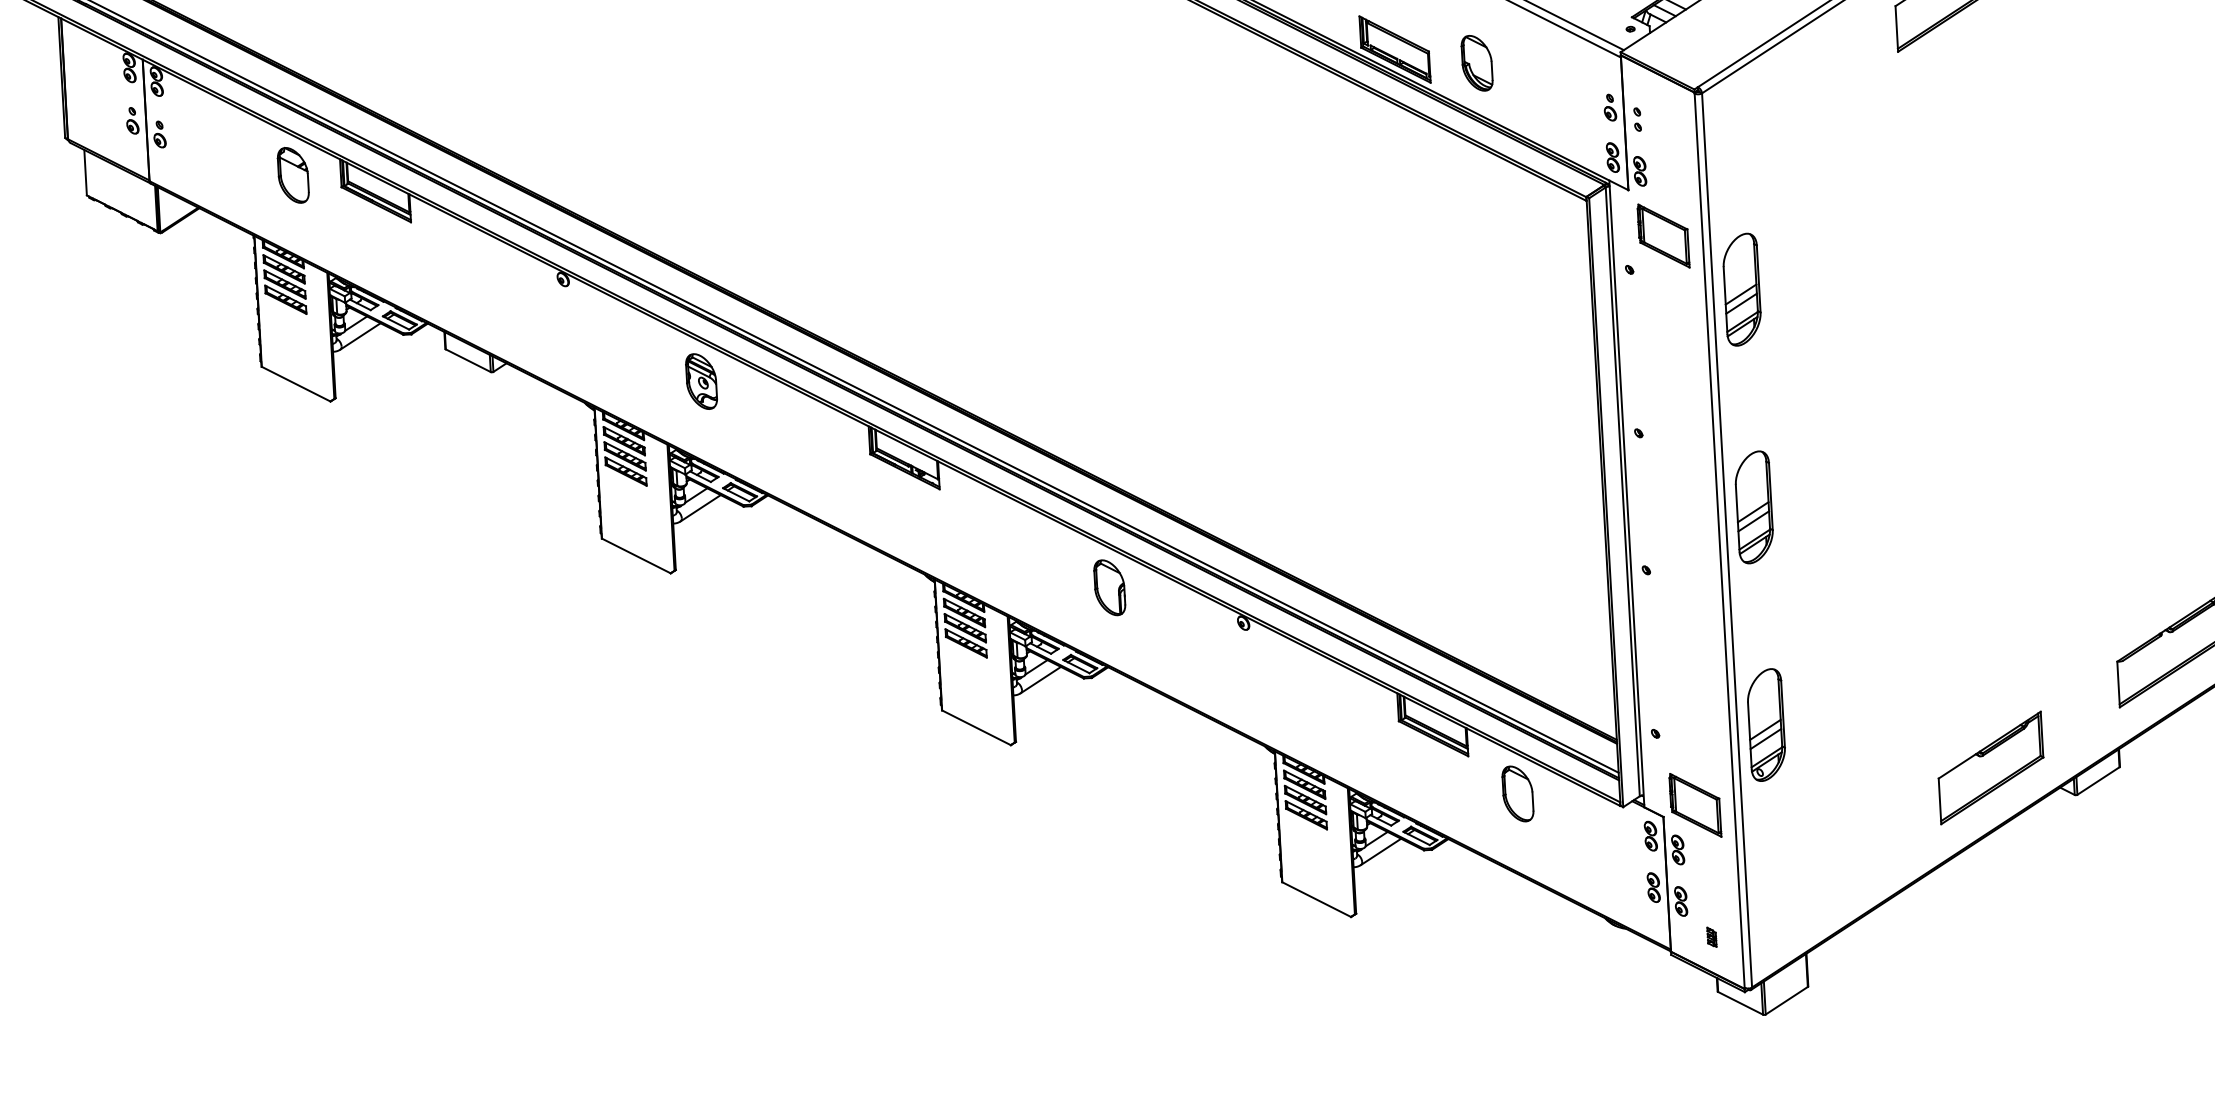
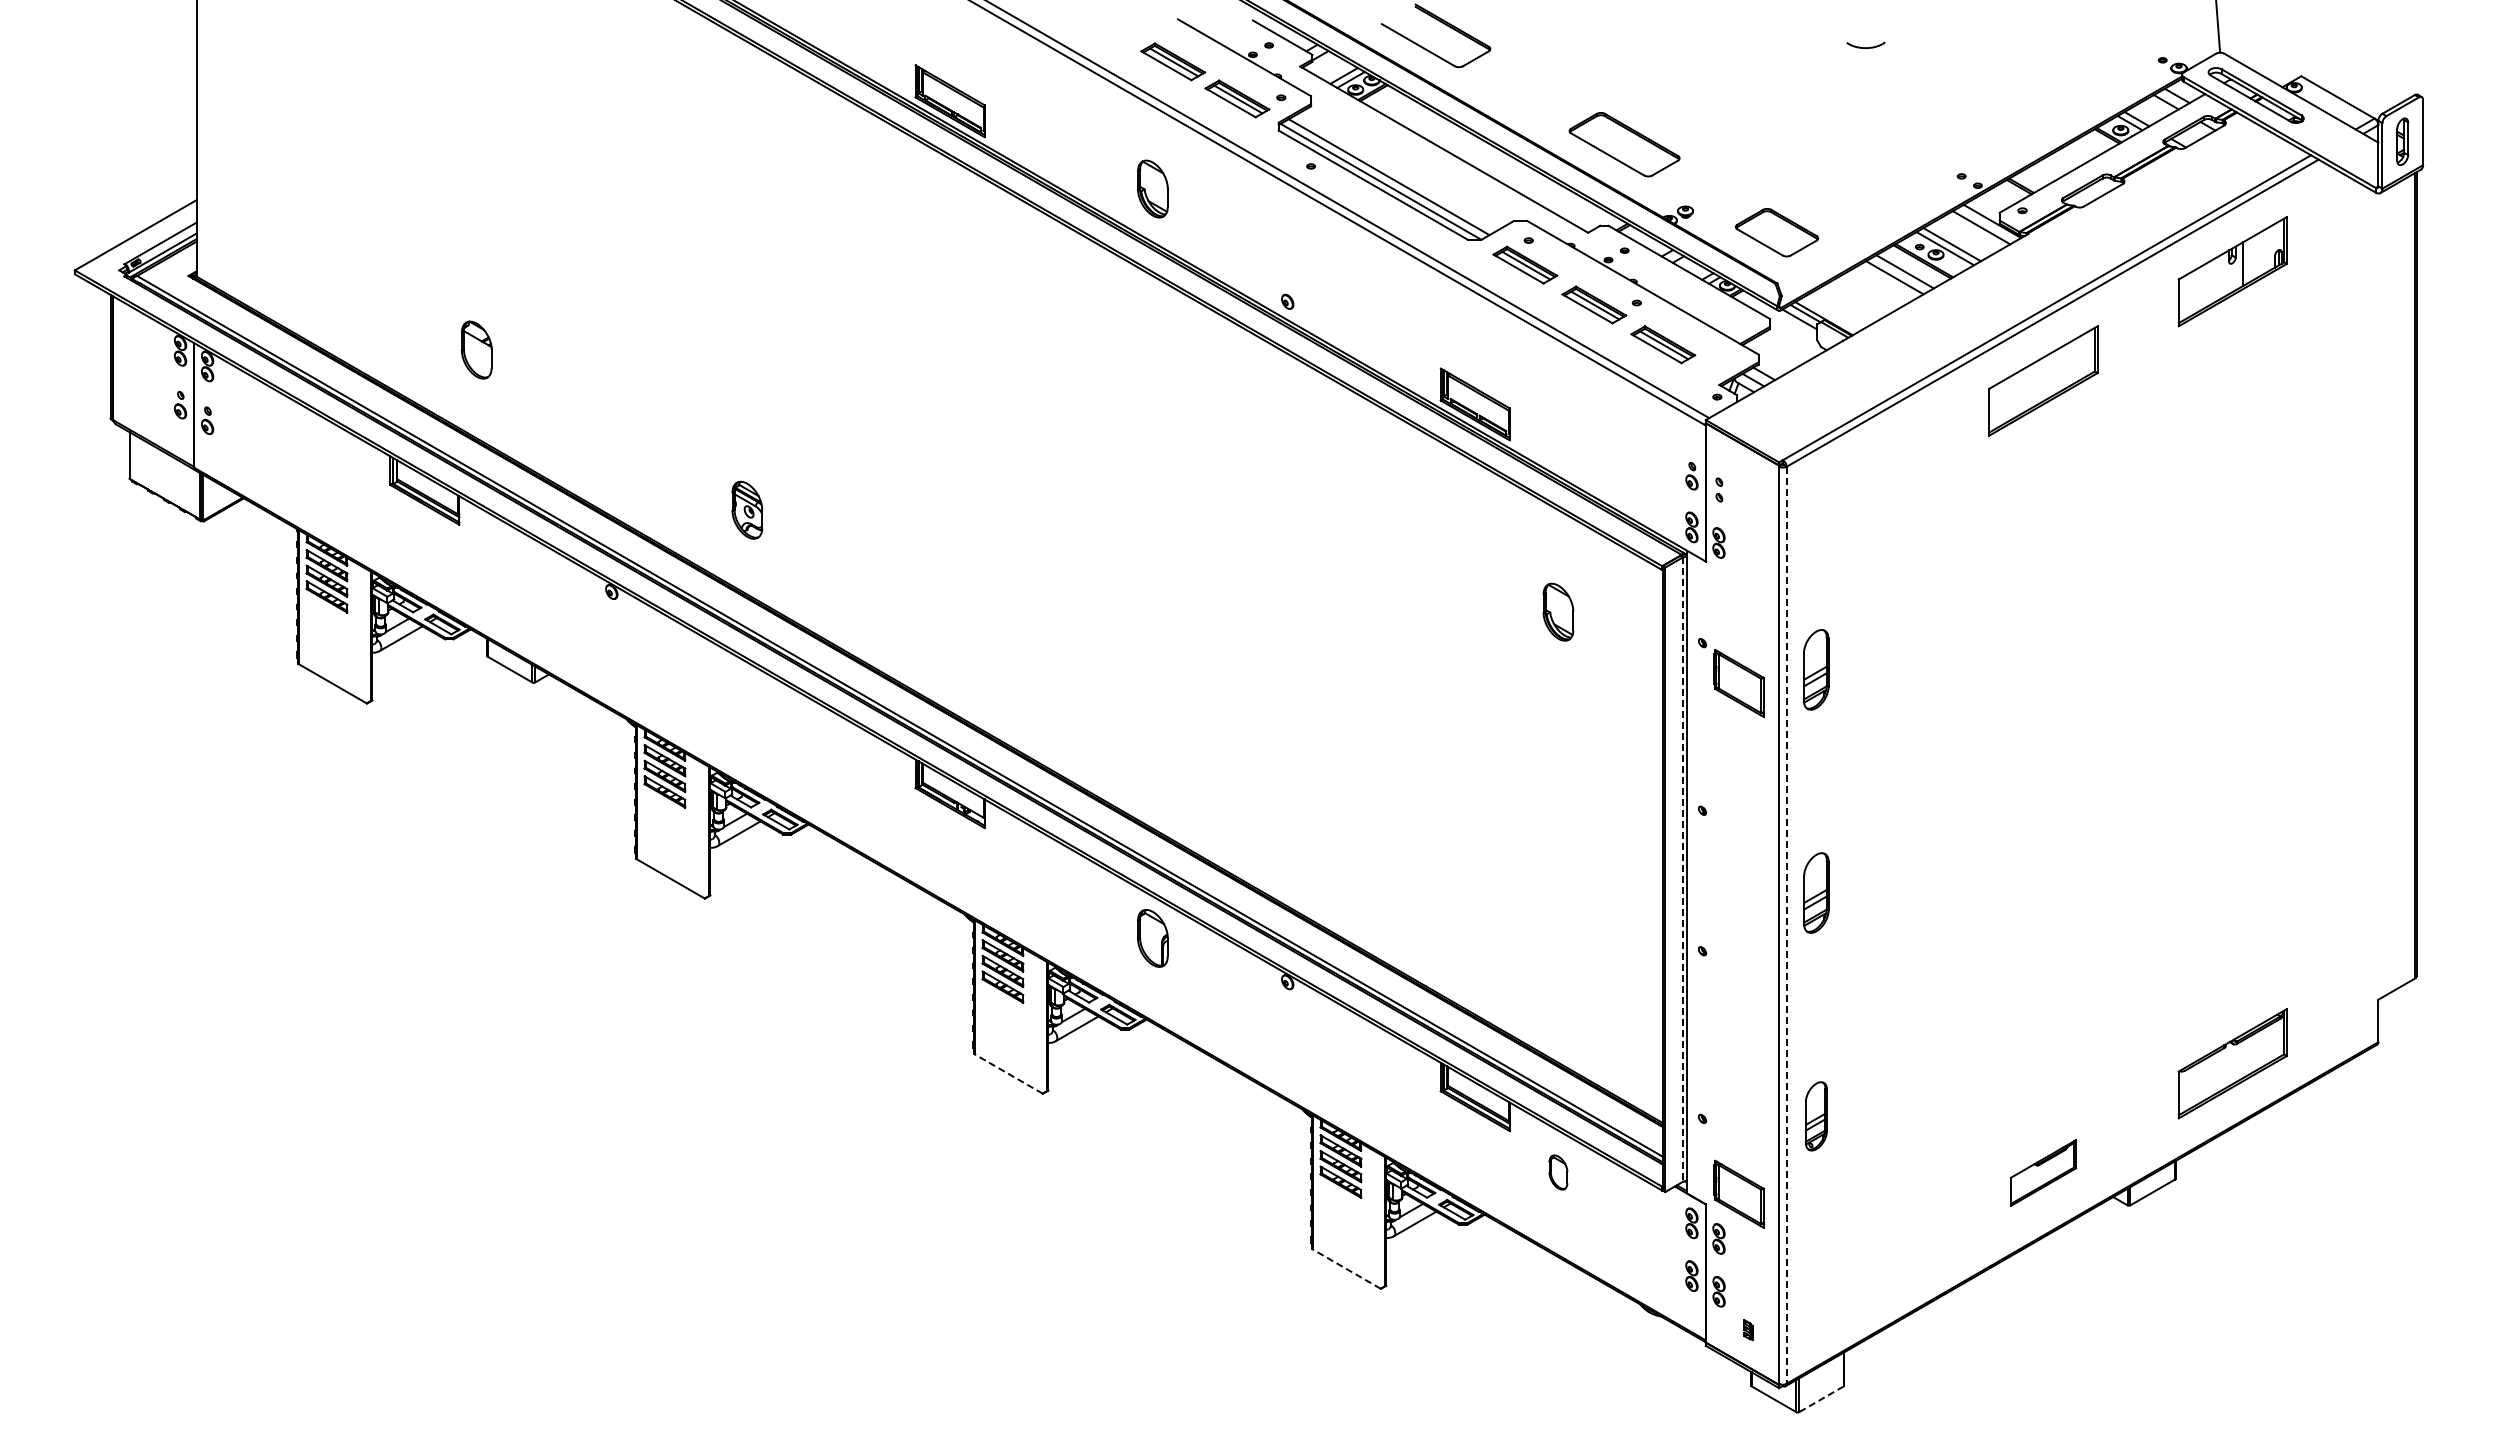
part: (1477, 62) -> (1558, 611), moved
part: (293, 174) -> (476, 349), moved
part: (1662, 236) -> (1738, 683), moved
part: (1741, 289) -> (1815, 669), size x0.7
part: (701, 380) -> (747, 509), moved
line: (1622, 492) -> (1682, 870), solid -> dashed
part: (1754, 506) -> (1816, 892), size x0.7
line: (1726, 540) -> (1786, 925), solid -> dashed
part: (1766, 725) -> (1816, 1116), size x0.6
line: (976, 727) -> (1008, 1073), solid -> dashed
part: (1990, 767) -> (2043, 1172), size x0.6
part: (1518, 793) -> (1558, 1172), size x0.6
line: (1316, 899) -> (1346, 1268), solid -> dashed
line: (1786, 1000) -> (1821, 1399), solid -> dashed

